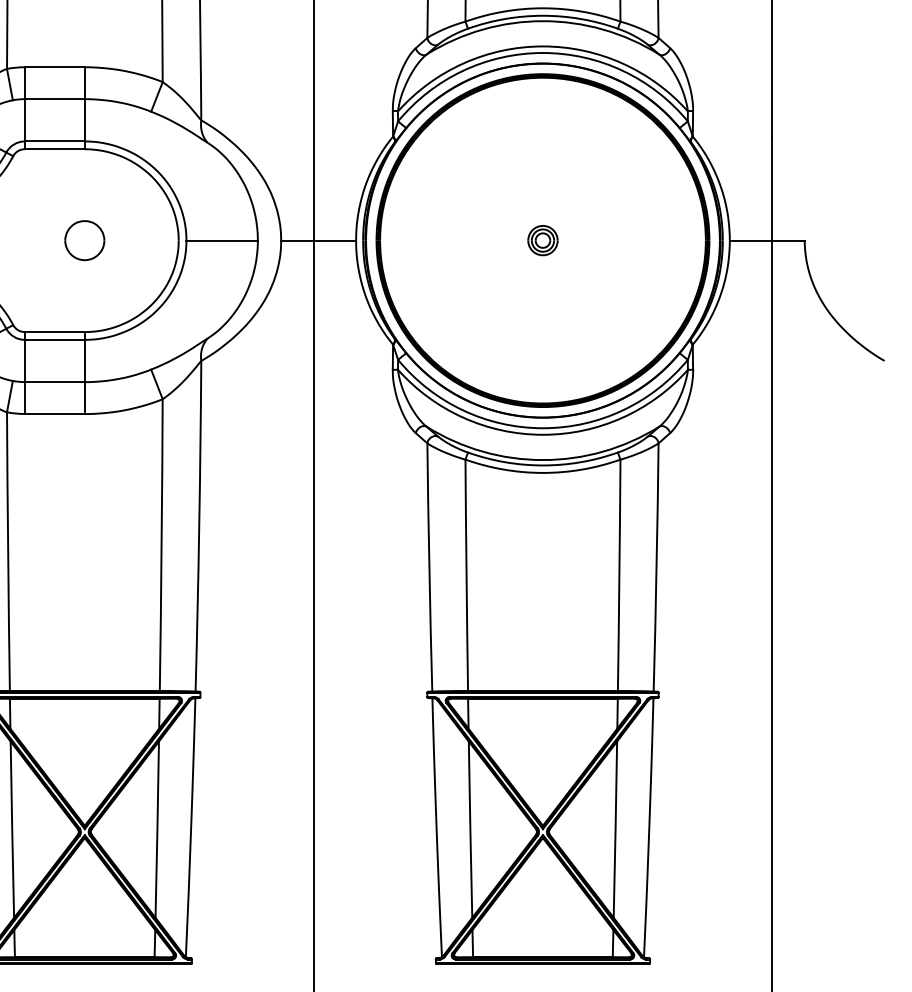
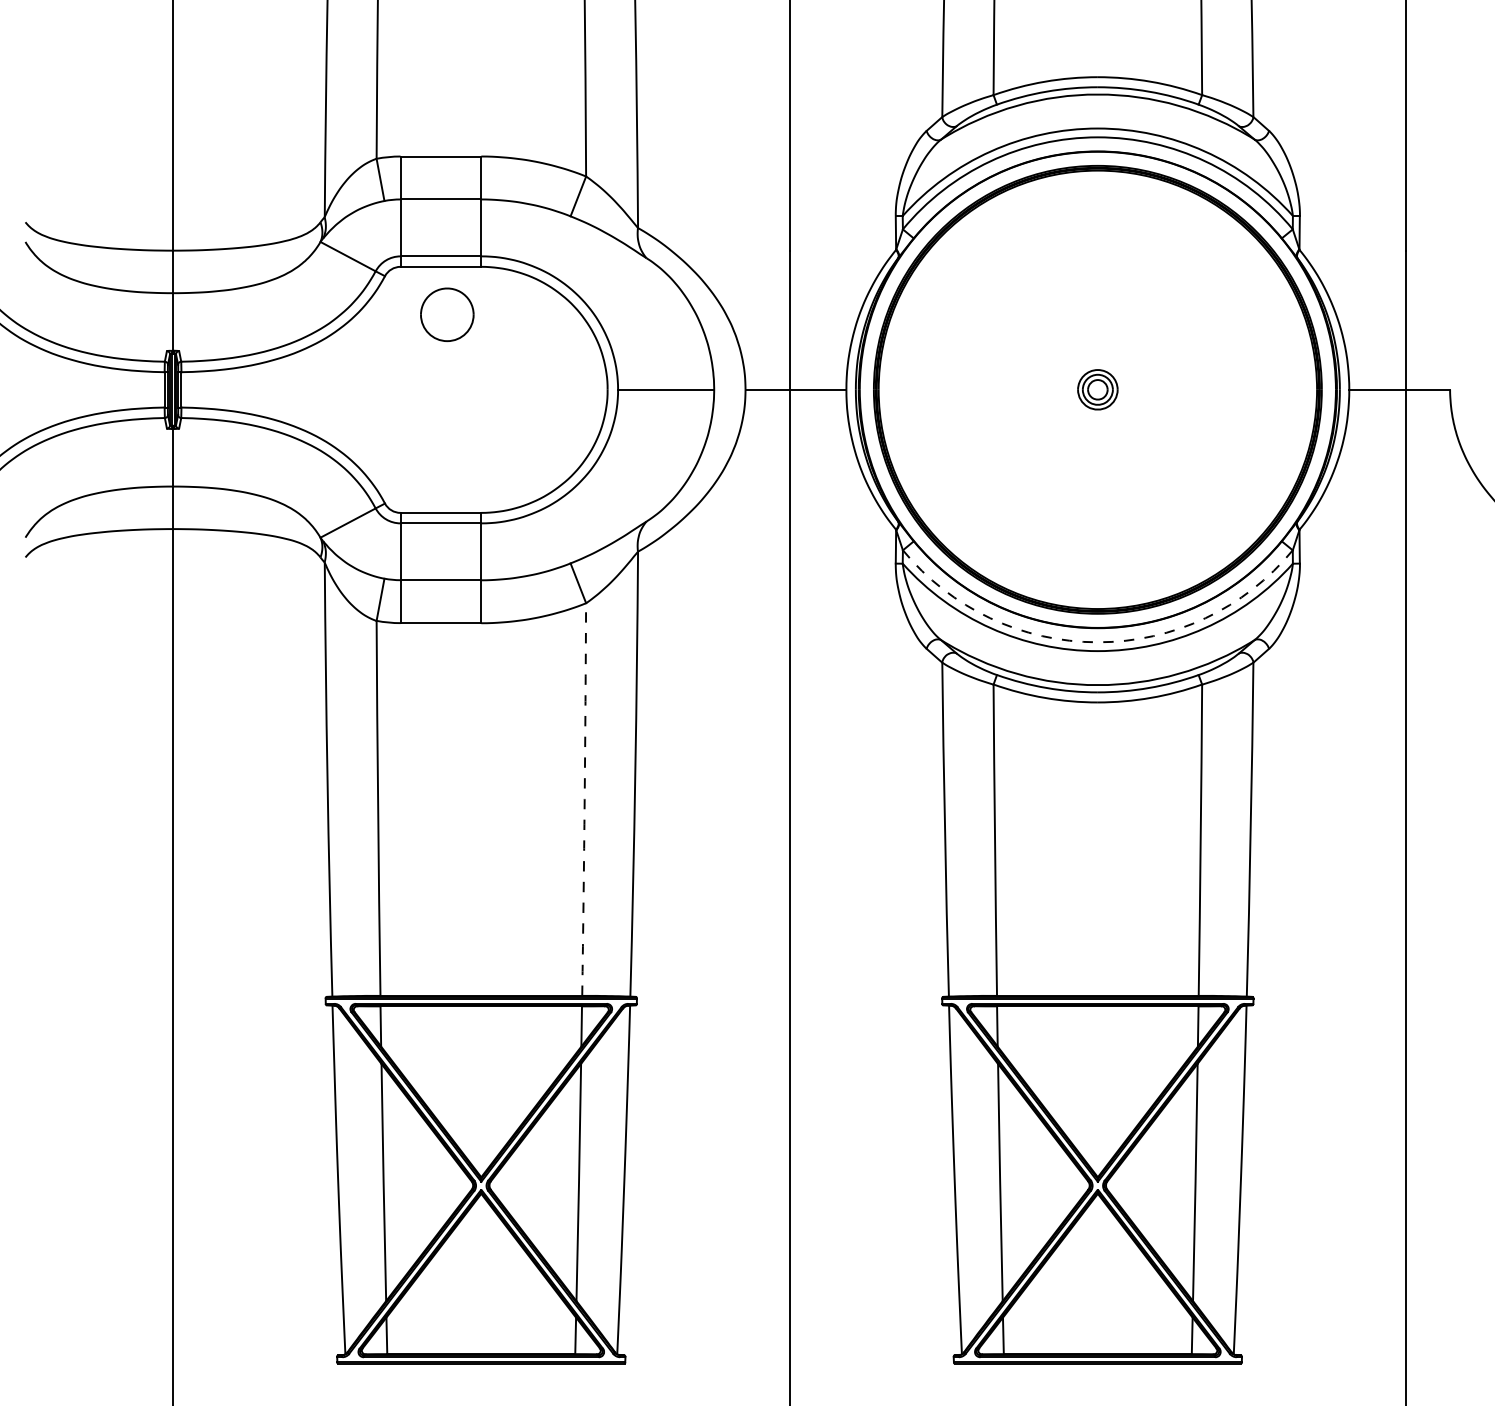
part: (84, 240) -> (447, 314), moved
arc: (542, 428) -> (1097, 642), solid -> dashed
arc: (161, 545) -> (584, 799), solid -> dashed

